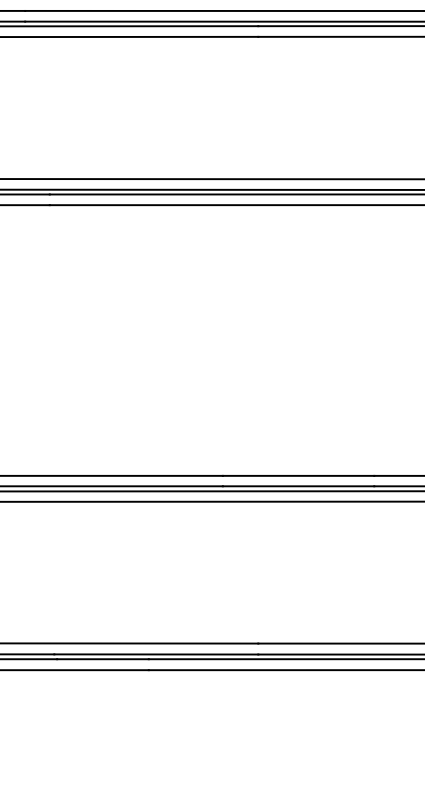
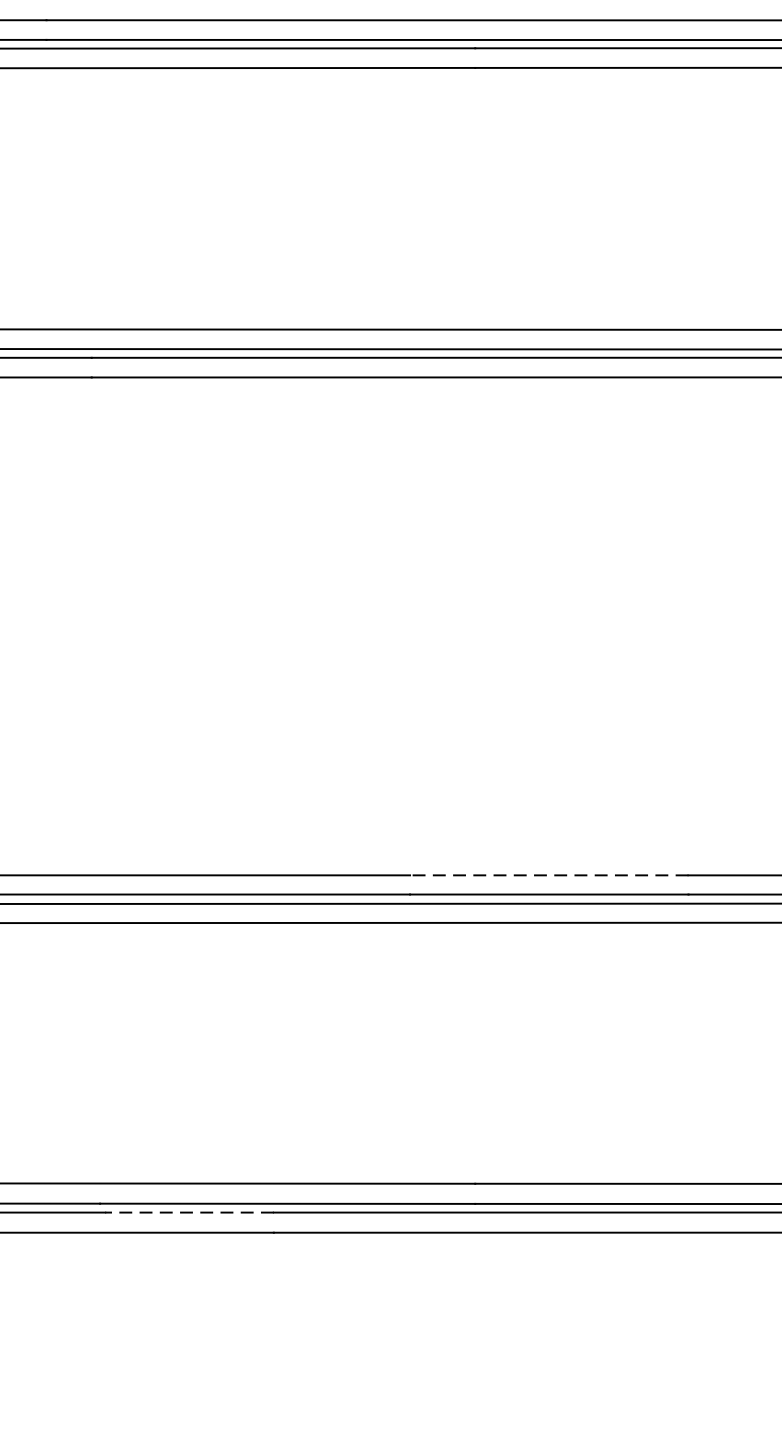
line: (298, 475) -> (549, 874), solid -> dashed
line: (102, 659) -> (188, 1213), solid -> dashed

